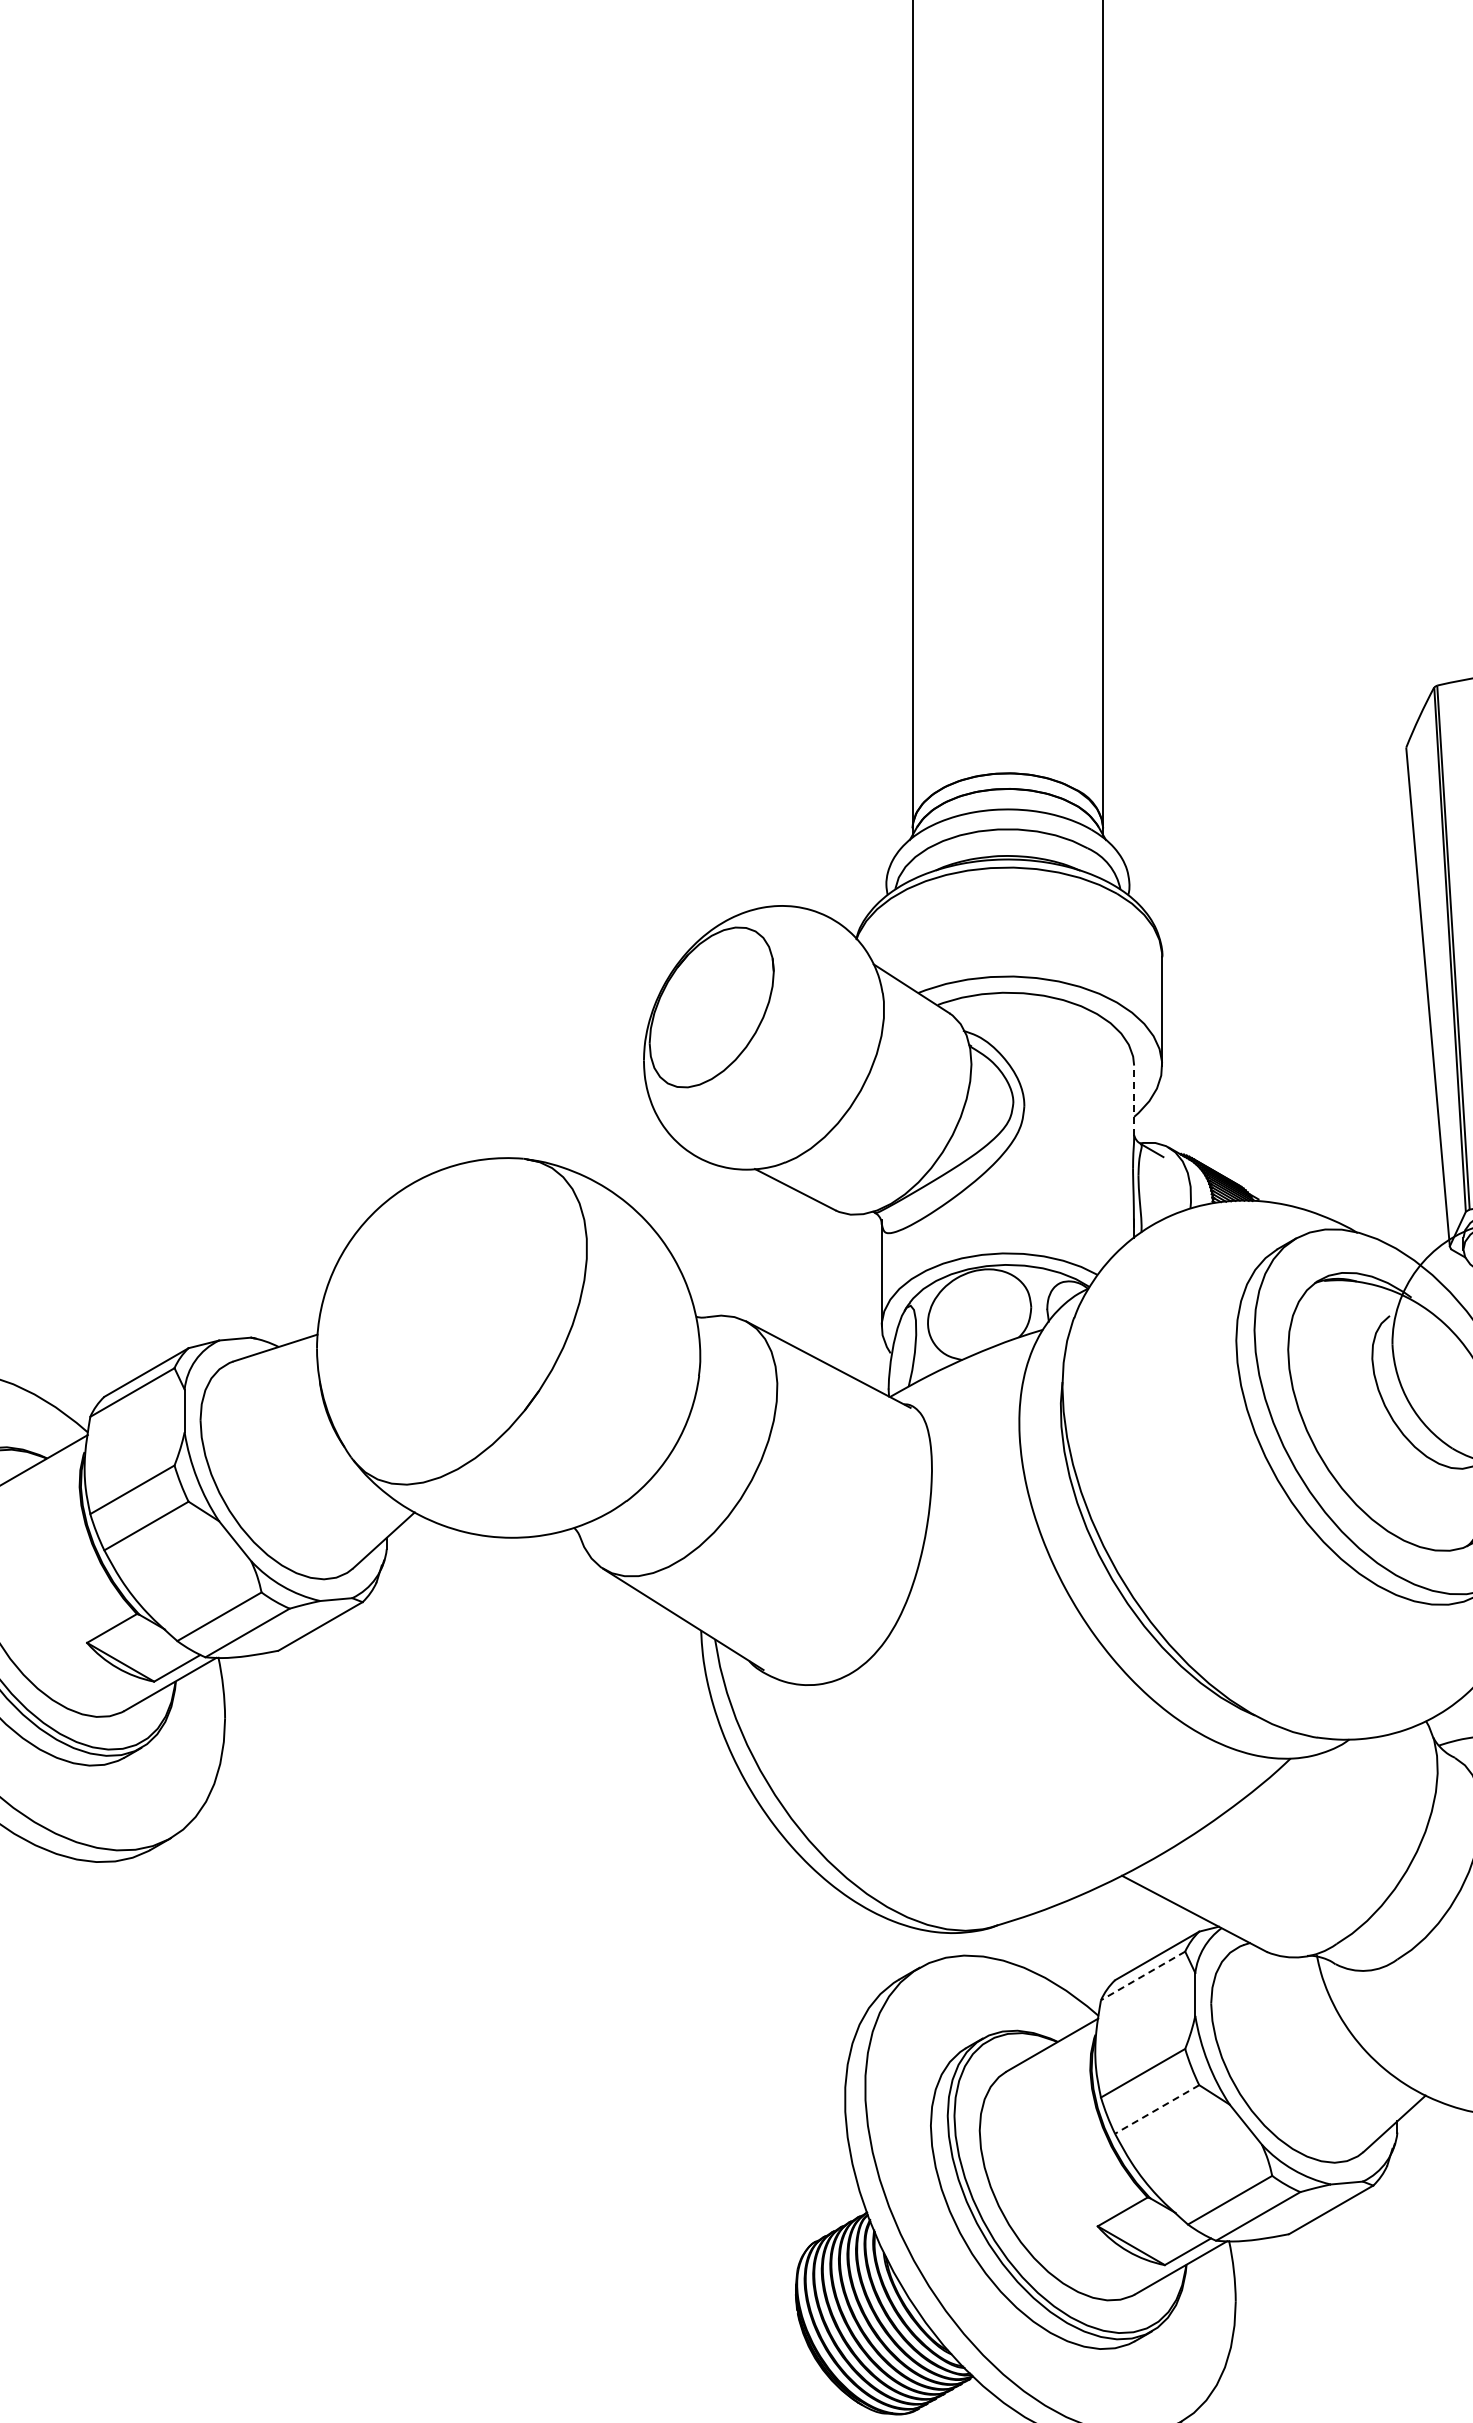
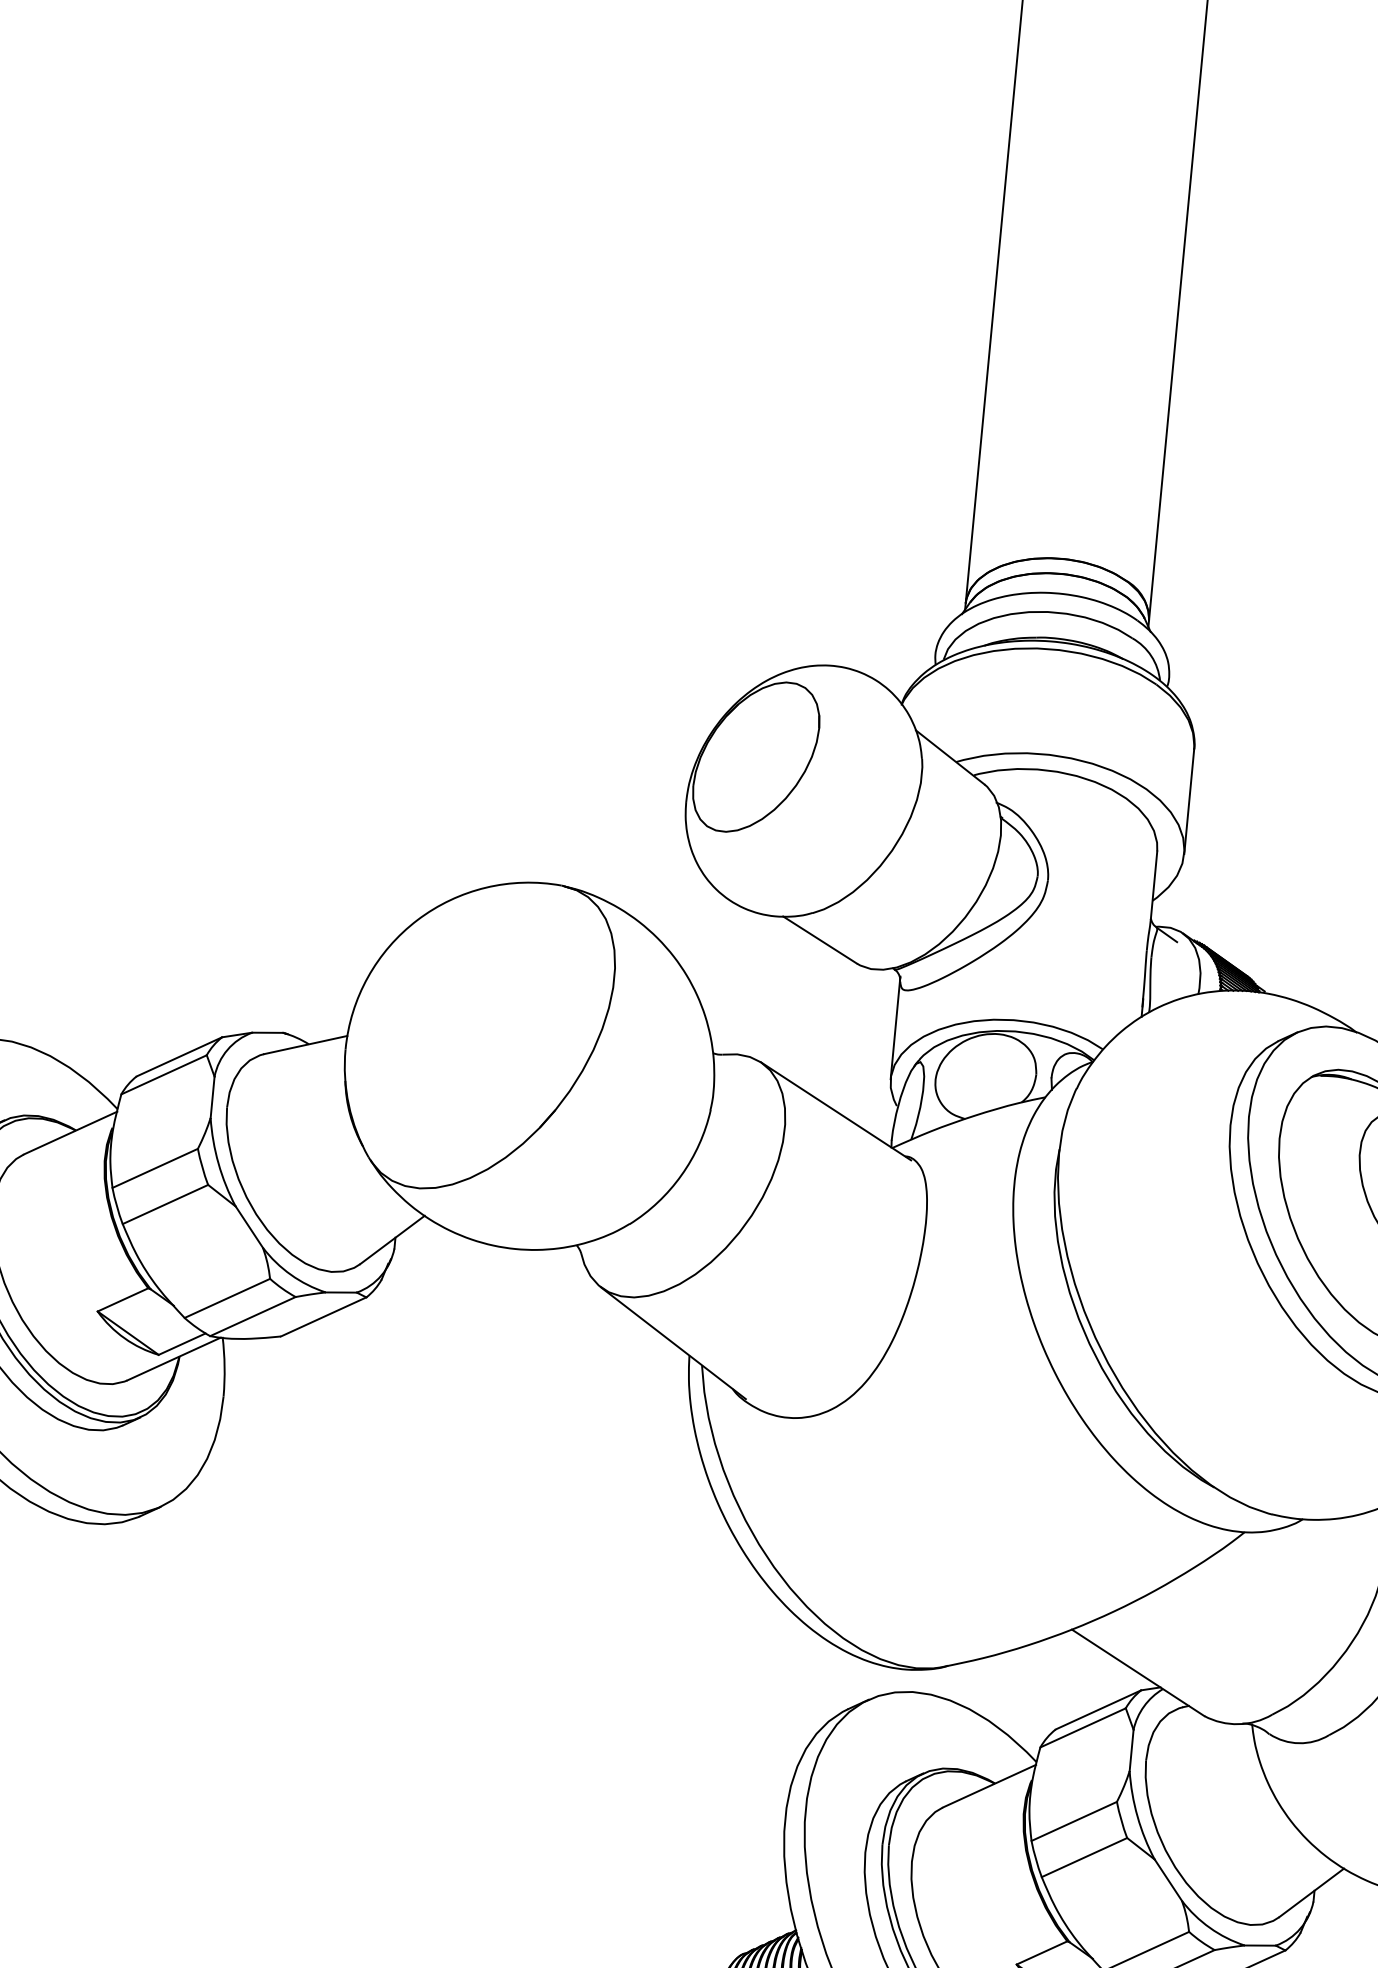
line: (1134, 1100) -> (1154, 885), dashed -> solid
line: (1143, 1975) -> (1083, 1727), dashed -> solid
line: (1157, 2109) -> (1084, 1857), dashed -> solid

